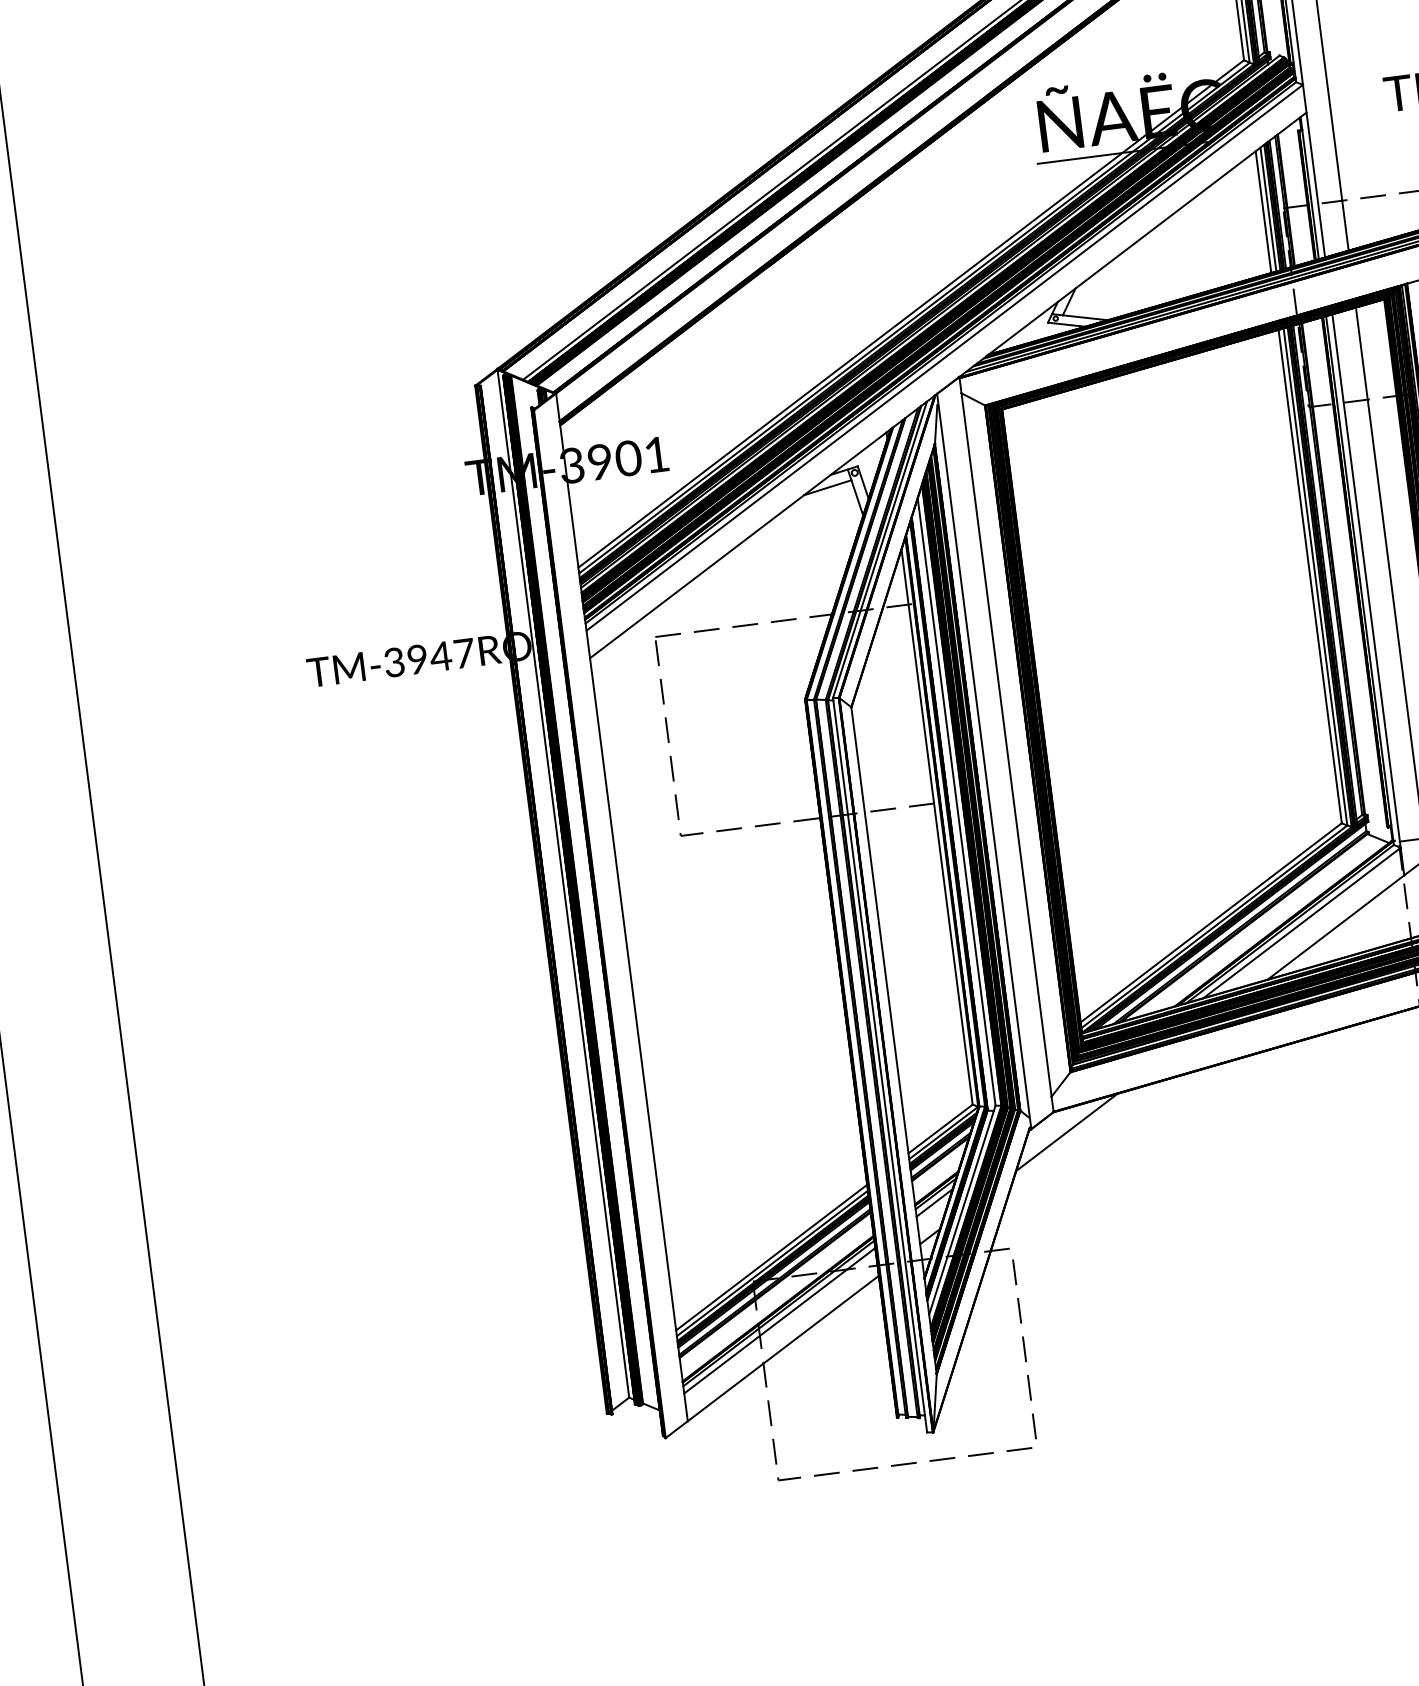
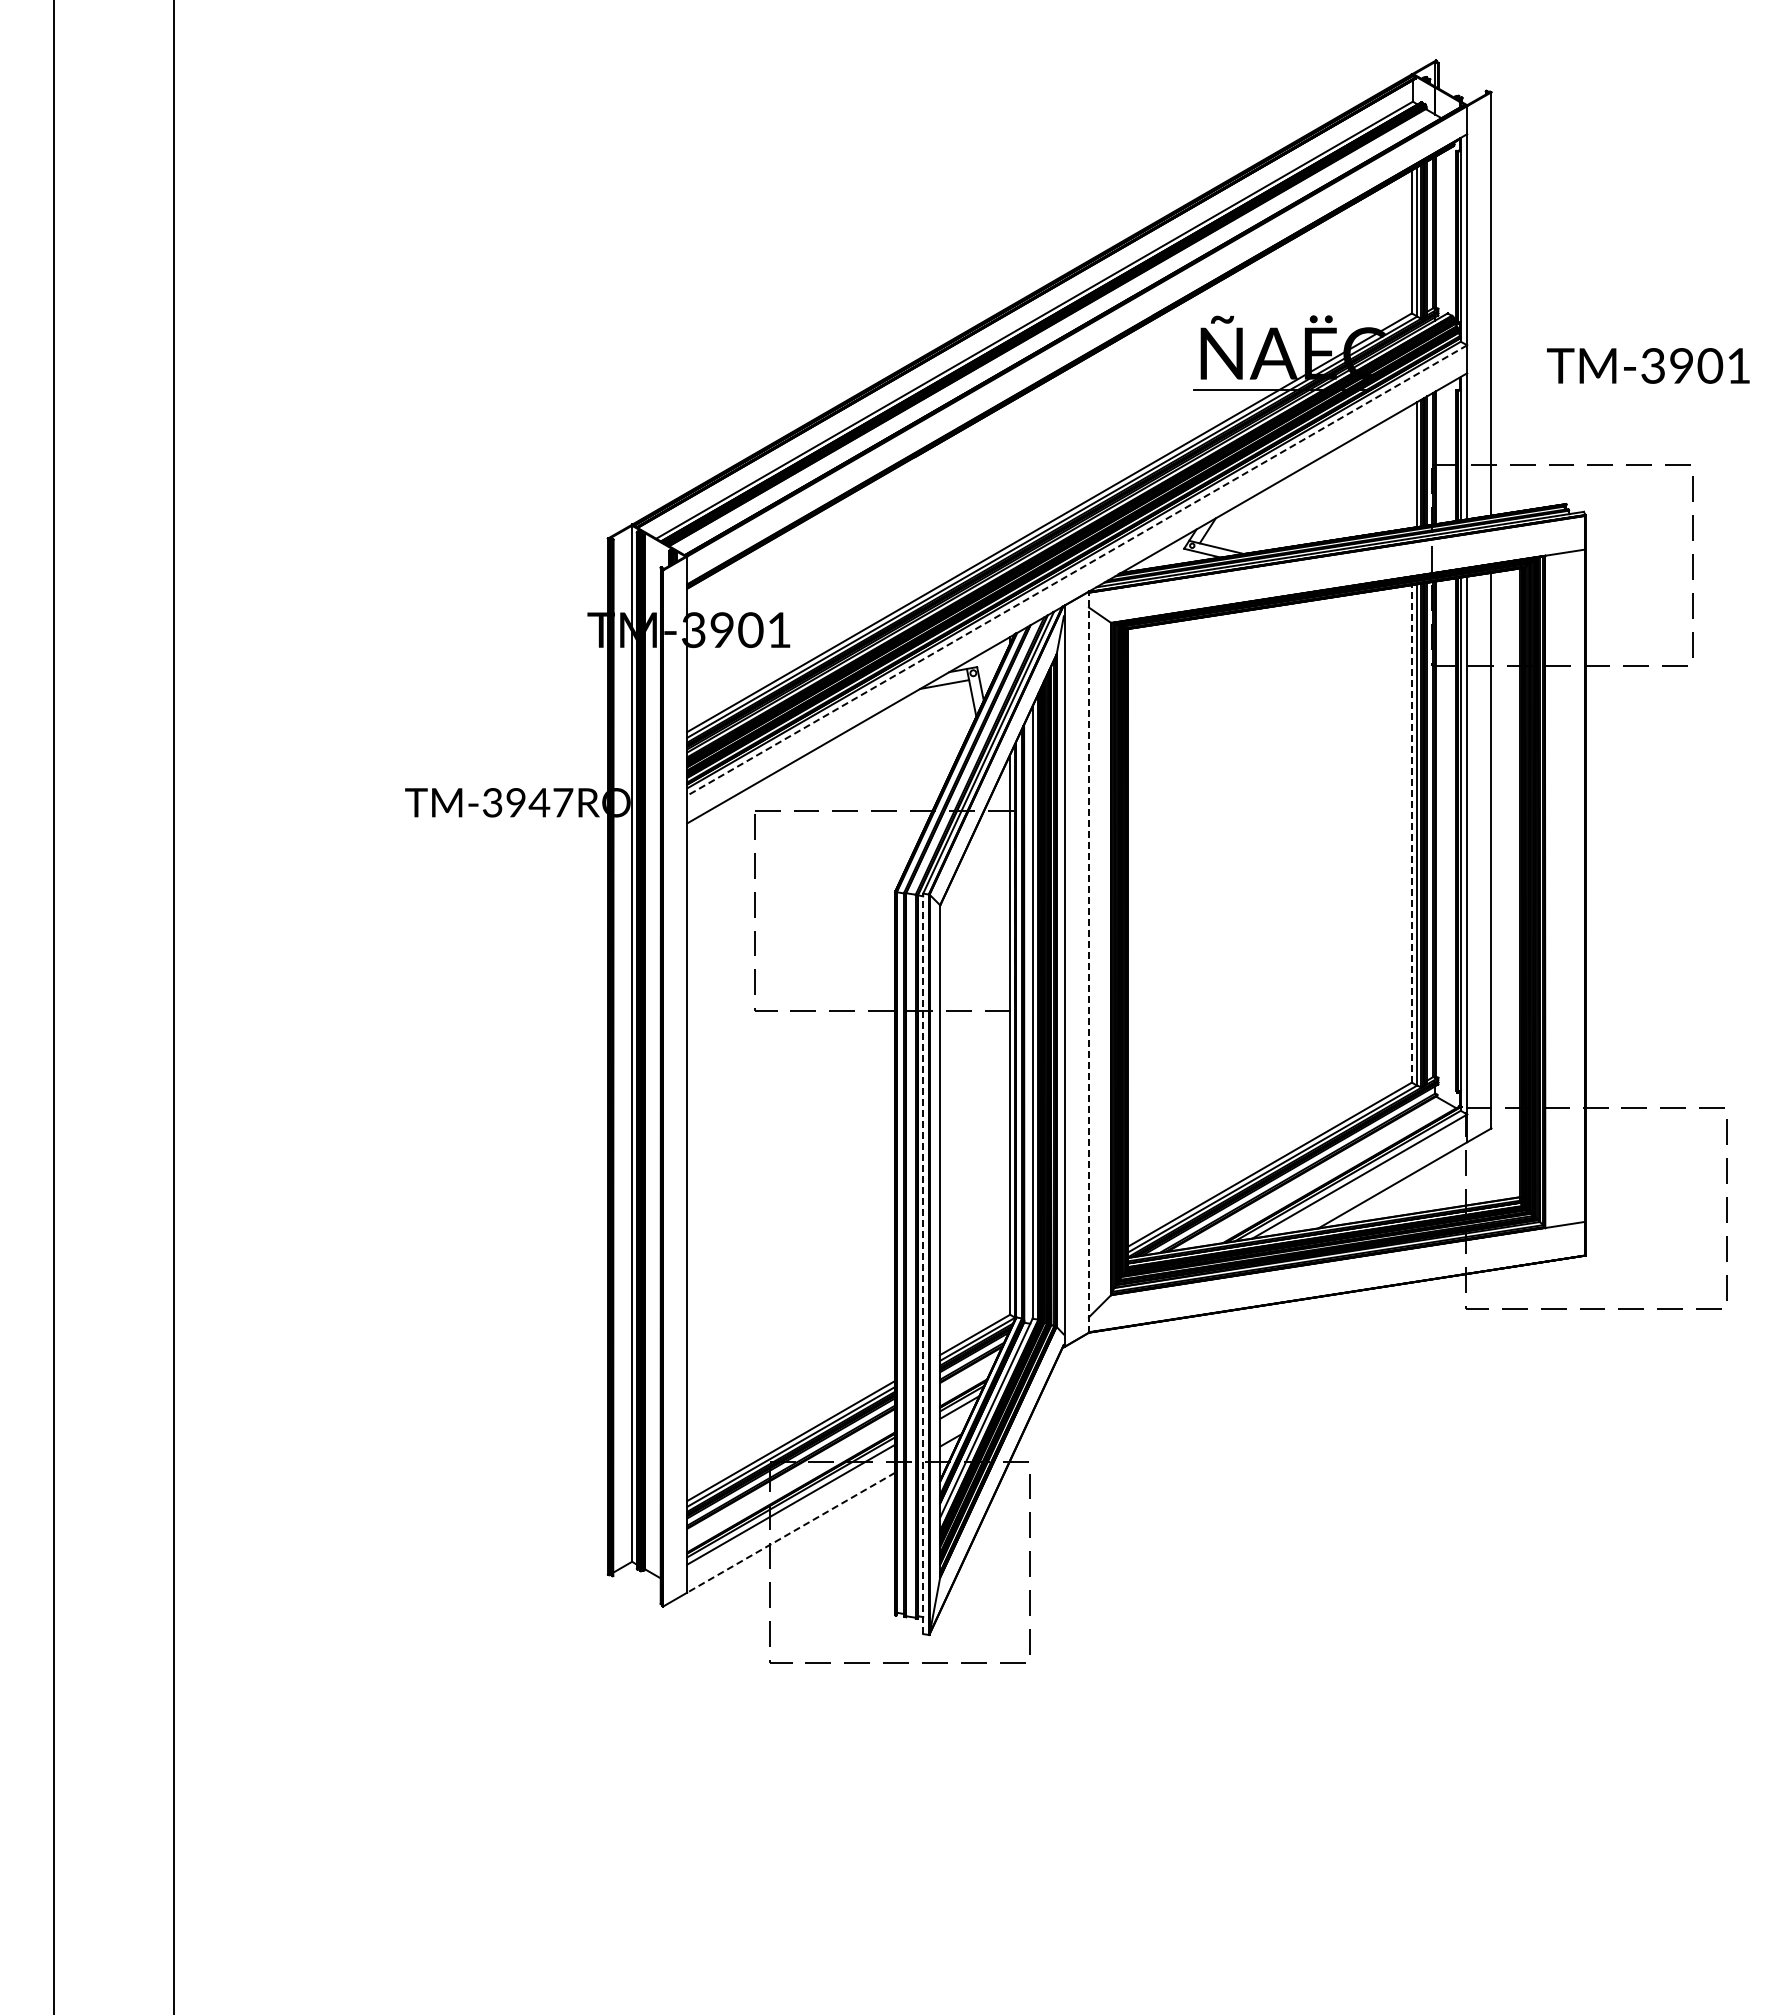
line: (1263, 212) -> (1411, 466), removed
line: (944, 357) -> (1076, 570), solid -> dashed
line: (1309, 577) -> (1411, 834), solid -> dashed
line: (1006, 744) -> (1089, 961), solid -> dashed
line: (880, 1064) -> (923, 1263), solid -> dashed
line: (1066, 1132) -> (1099, 1354), removed
line: (782, 1348) -> (790, 1532), solid -> dashed

